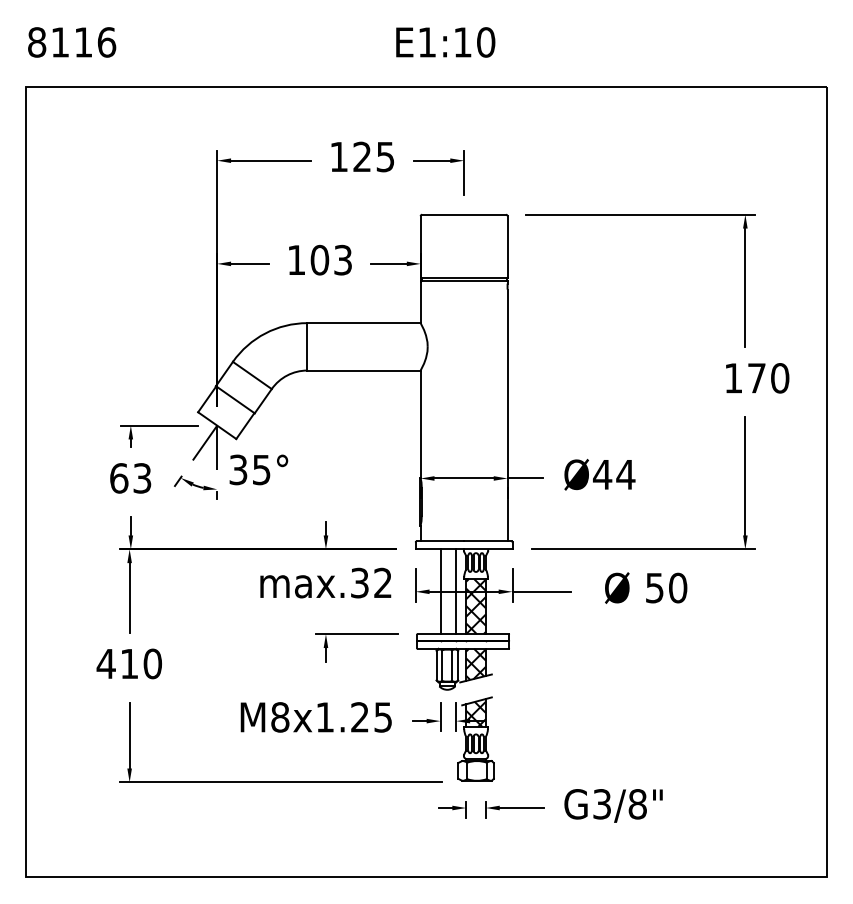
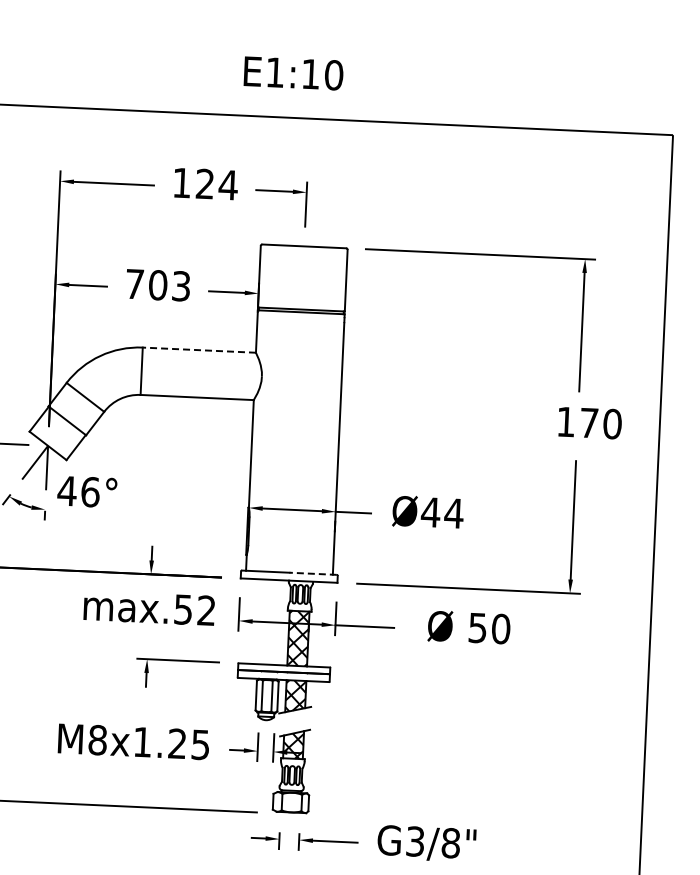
text: (385, 157) -> (228, 185), 125 -> 124
text: (296, 259) -> (134, 283), 103 -> 703
line: (364, 323) -> (199, 350), solid -> dashed
text: (249, 469) -> (78, 491), 35° -> 46°
line: (487, 541) -> (312, 573), solid -> dashed
text: (359, 582) -> (183, 609), max.32 -> max.52
line: (440, 591) -> (263, 621), removed
line: (456, 591) -> (279, 622), removed

